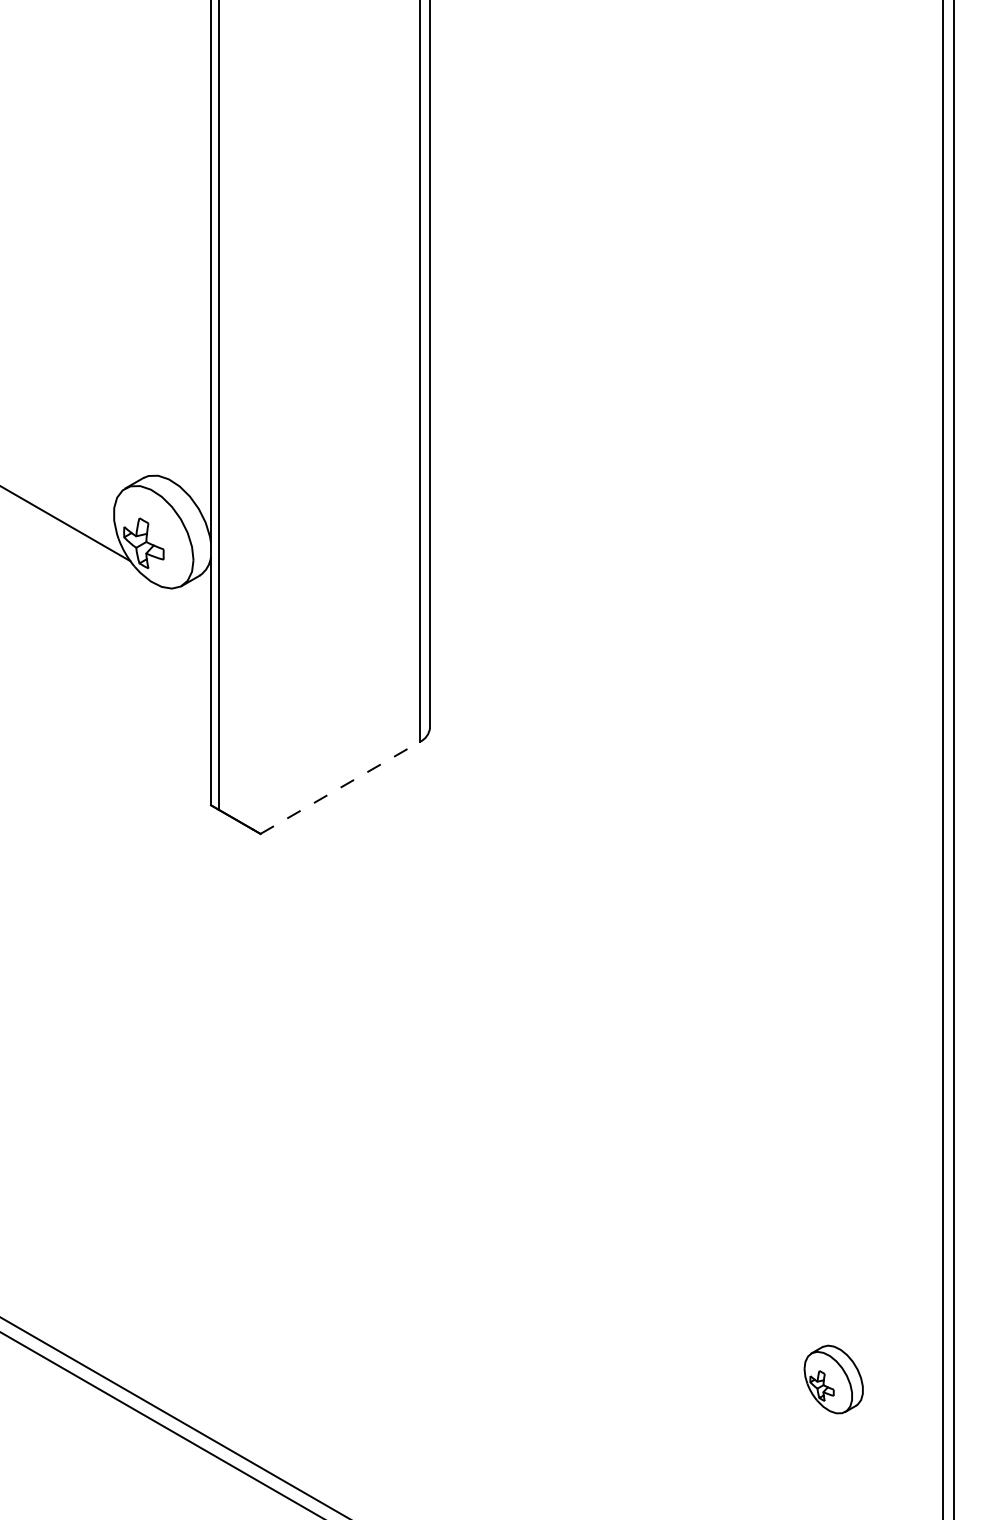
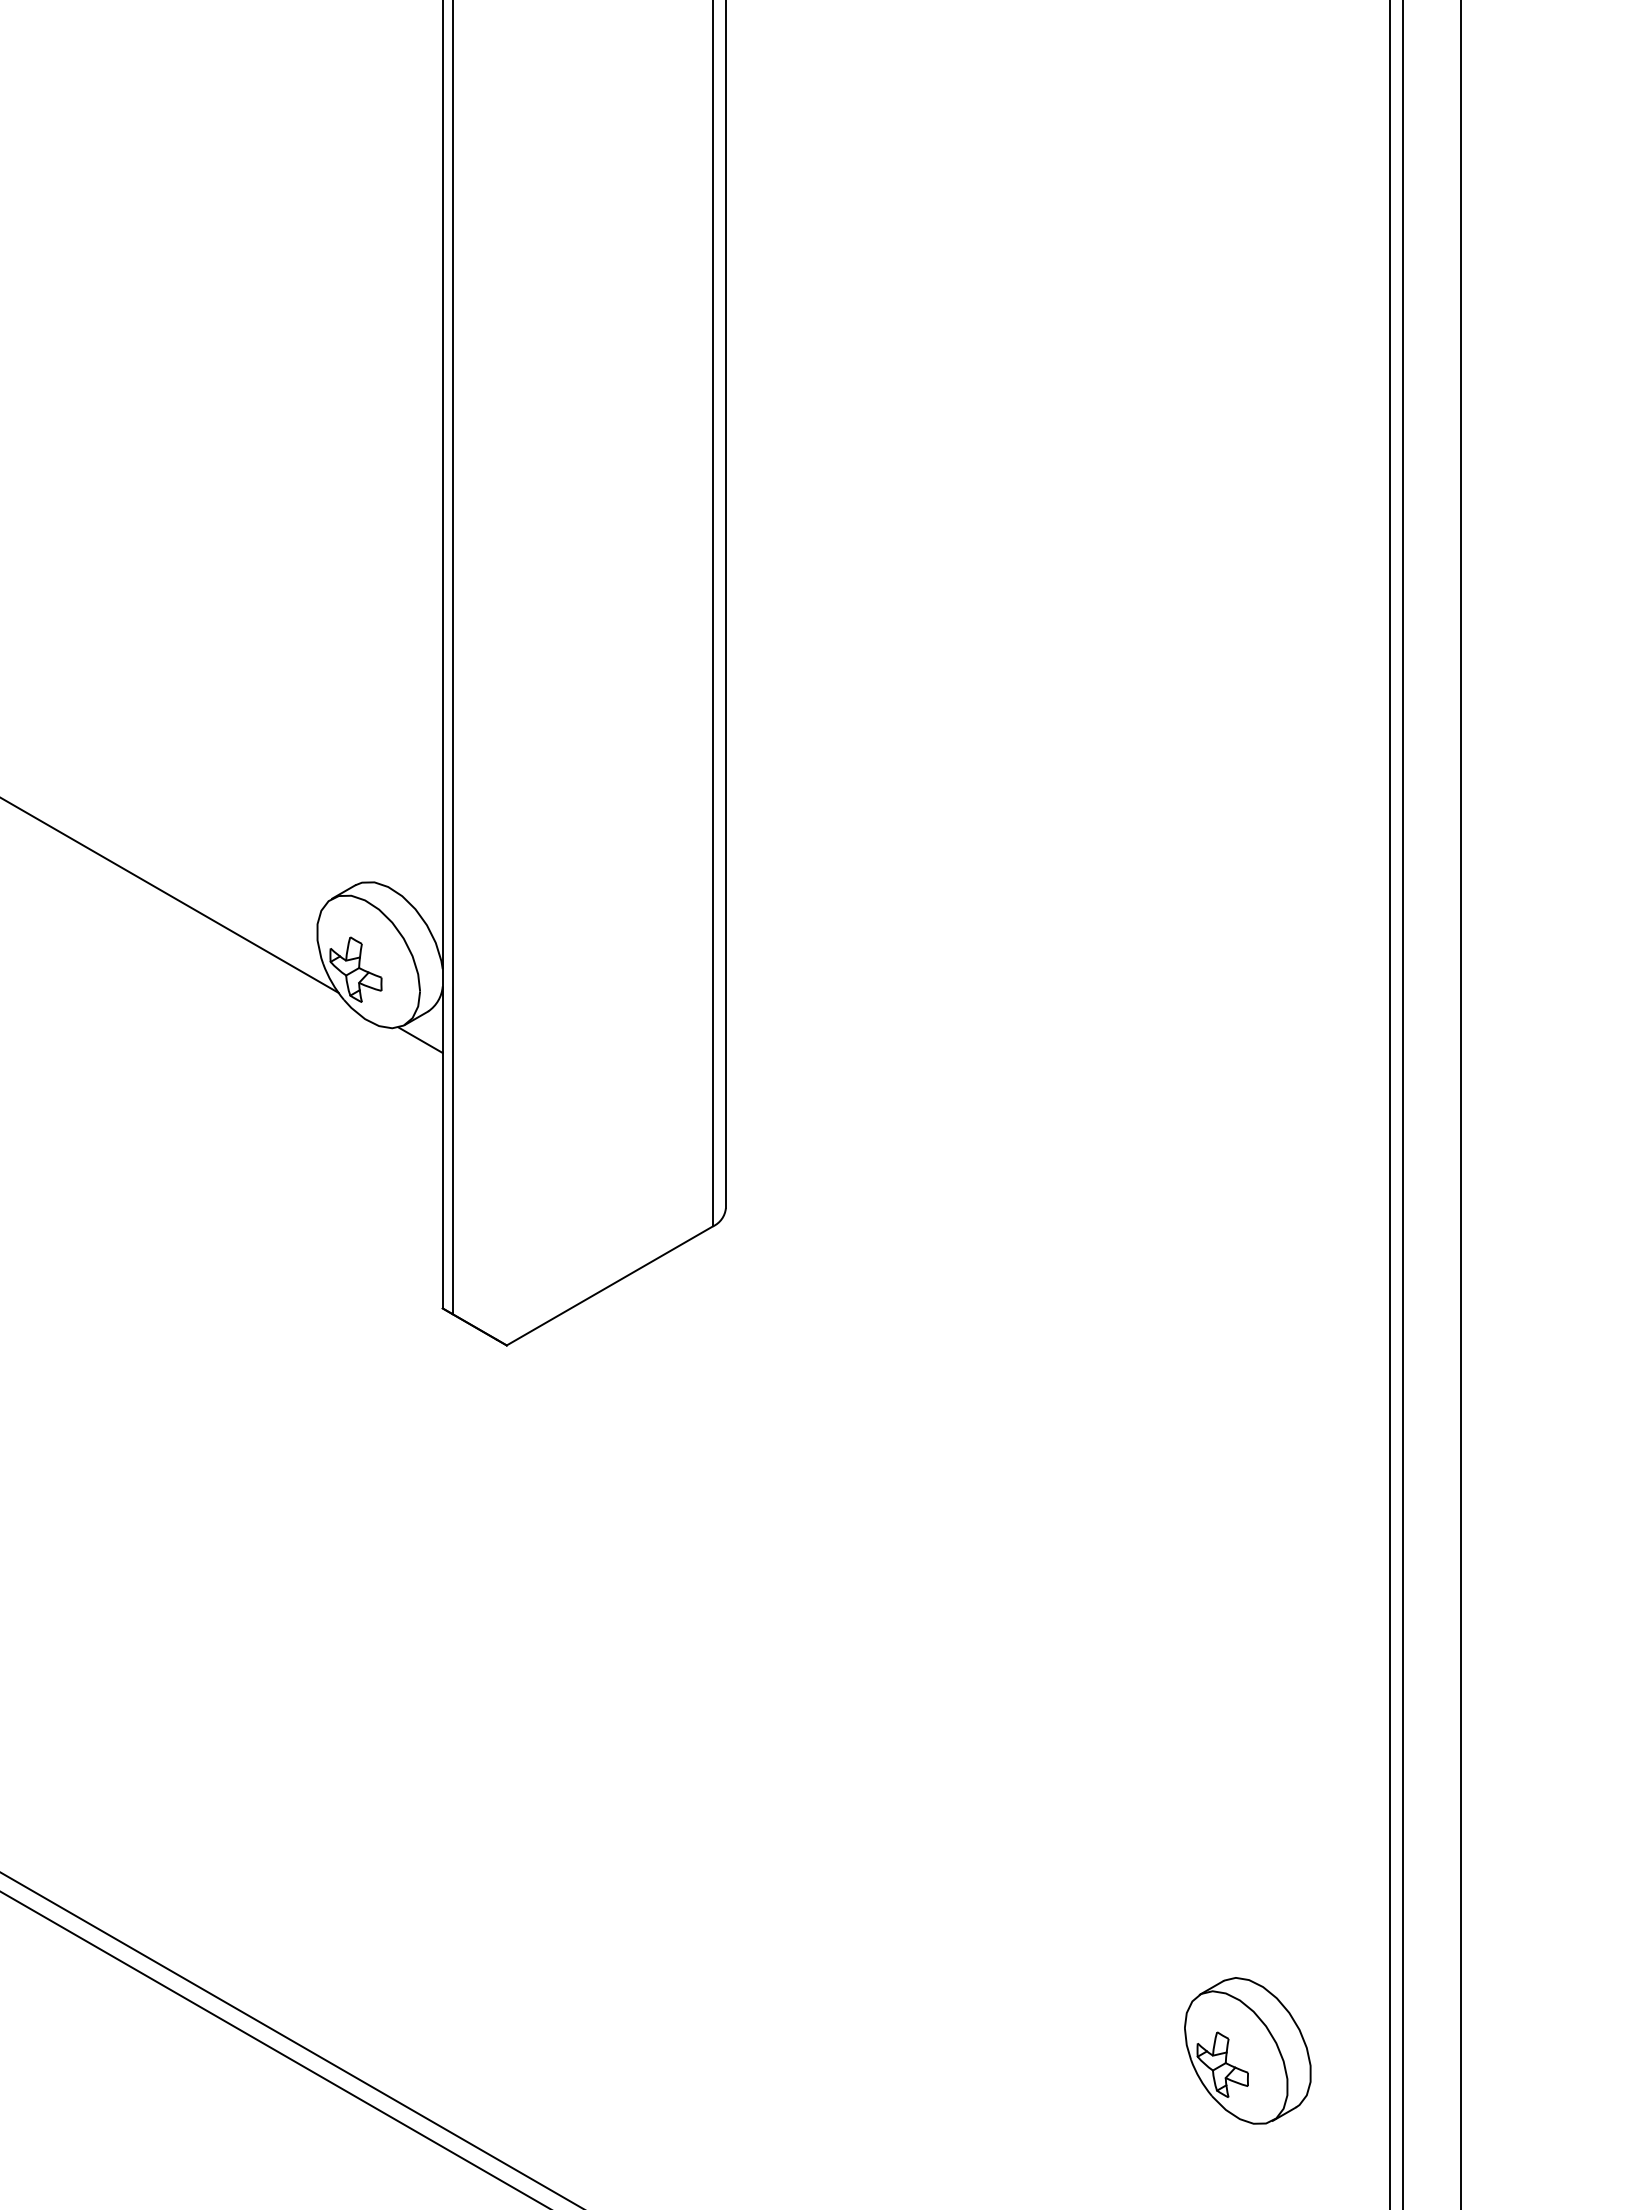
line: (193, 598) -> (420, 1040), added
line: (339, 787) -> (609, 1285), dashed -> solid
part: (833, 1379) -> (1247, 2050), size x1.67

